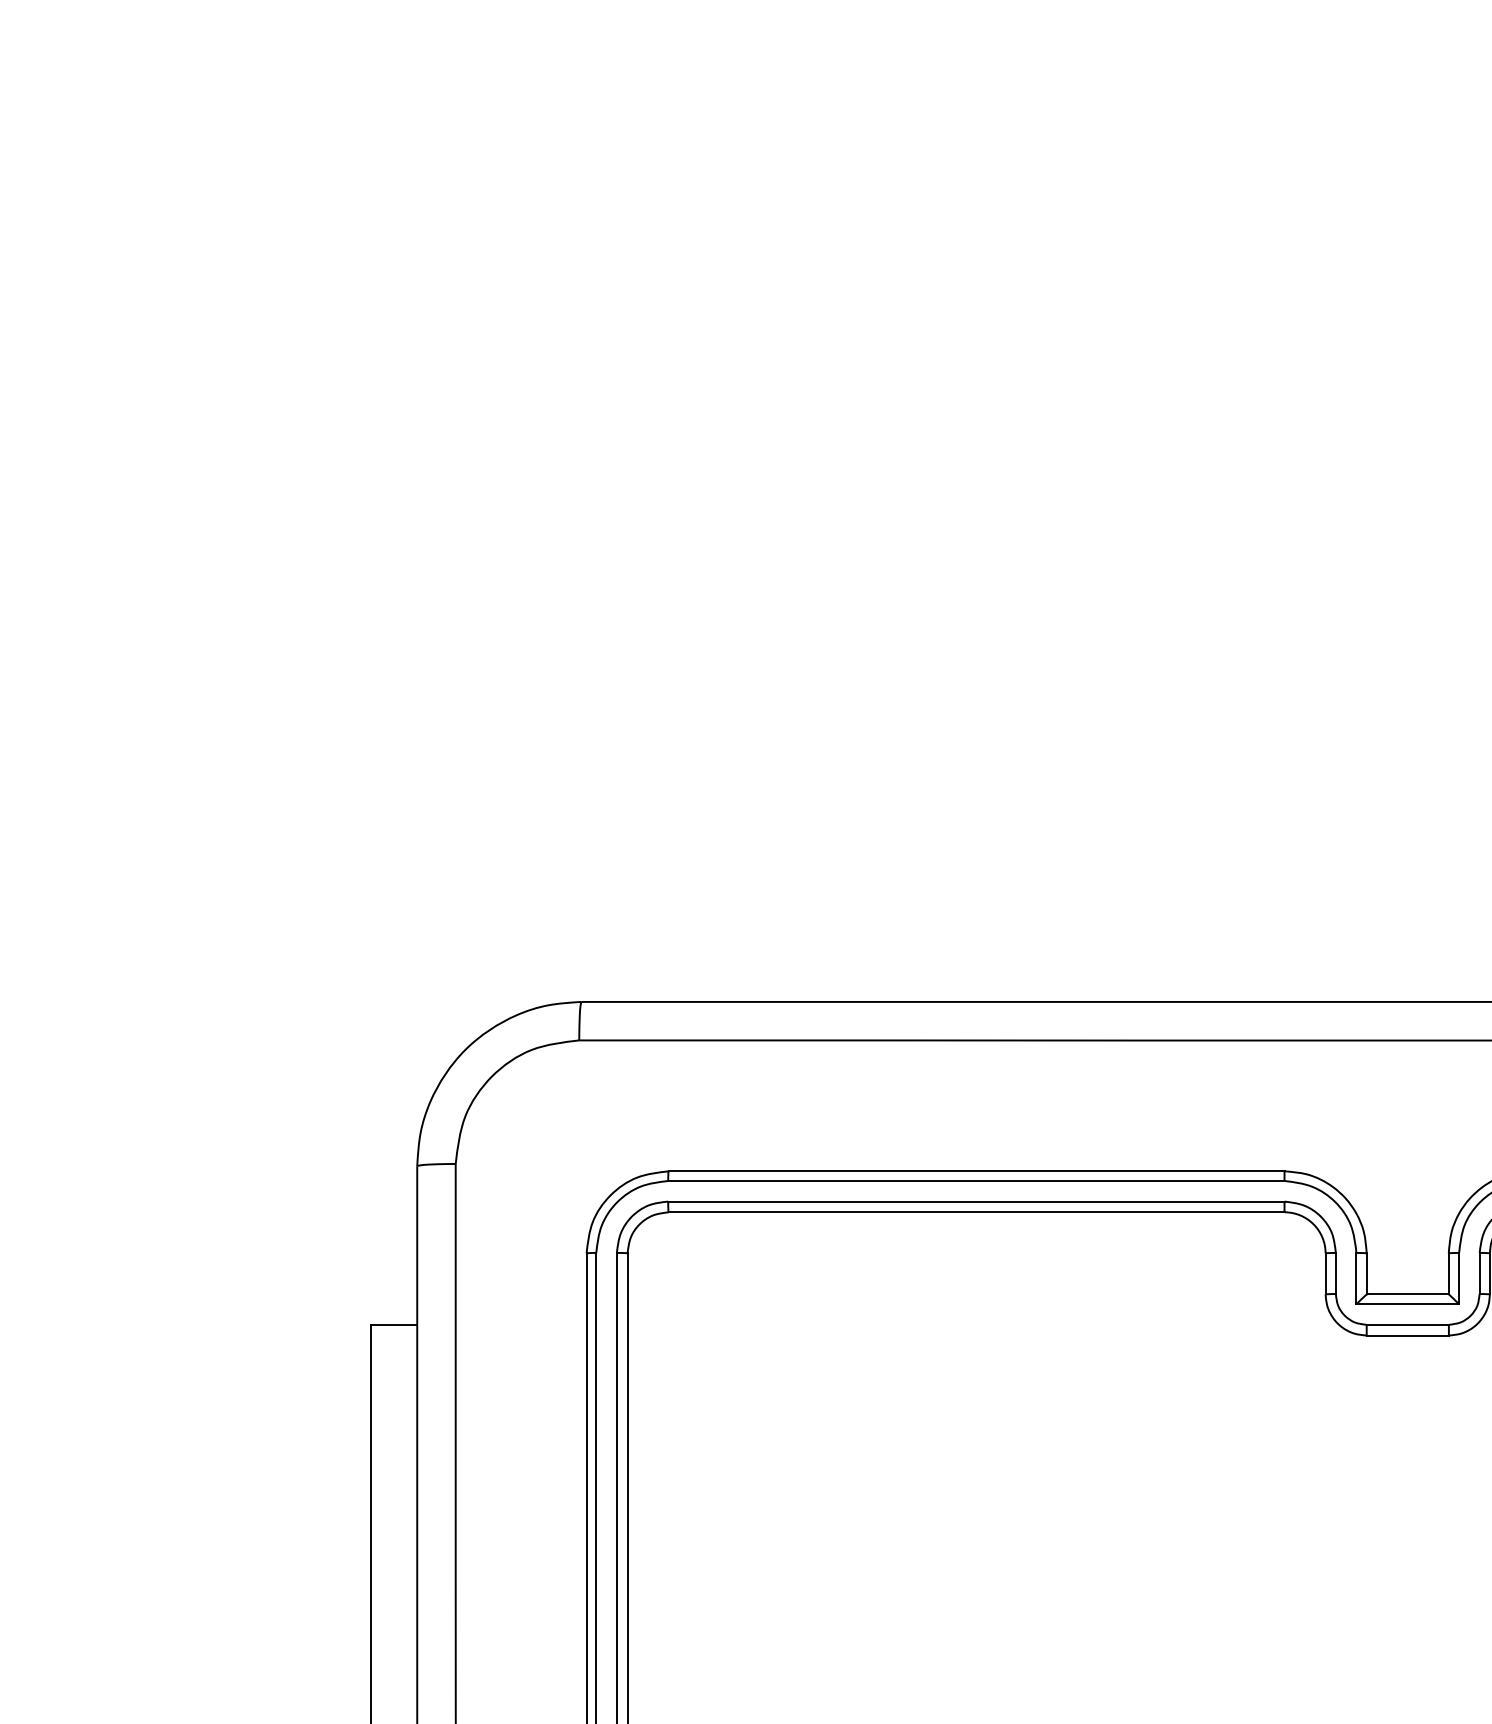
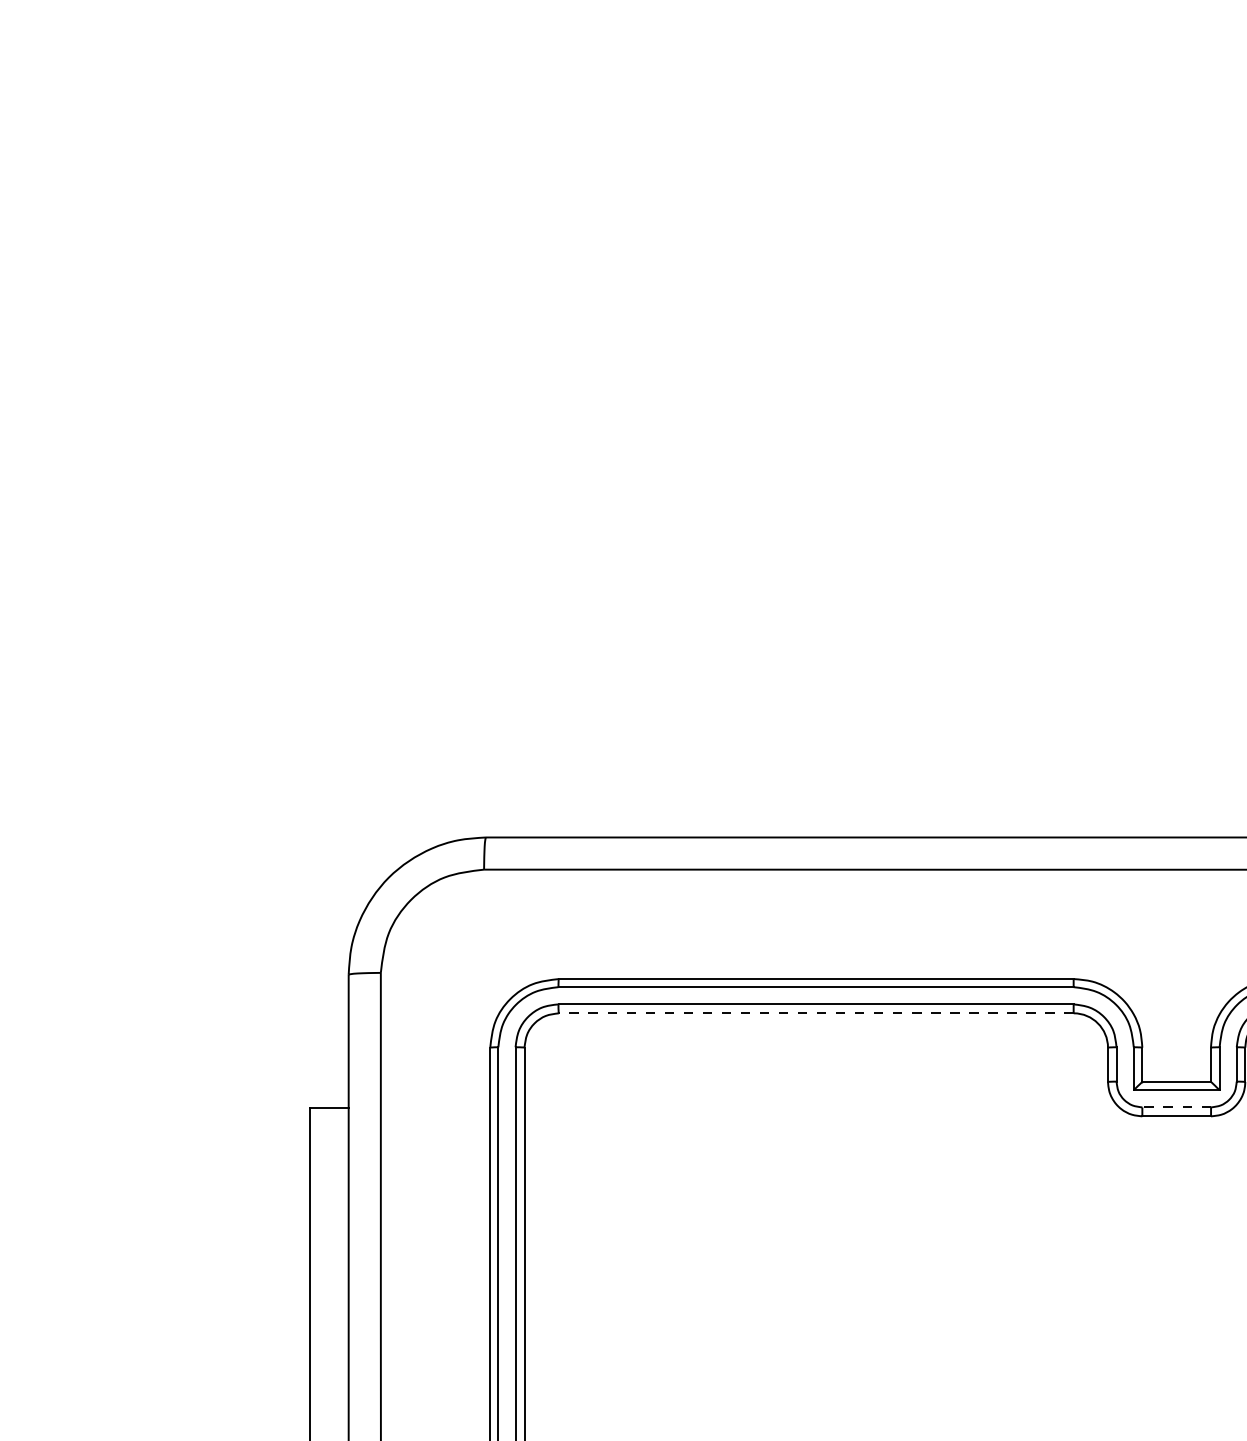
line: (975, 1212) -> (815, 1013), solid -> dashed
line: (1407, 1324) -> (1176, 1107), solid -> dashed

